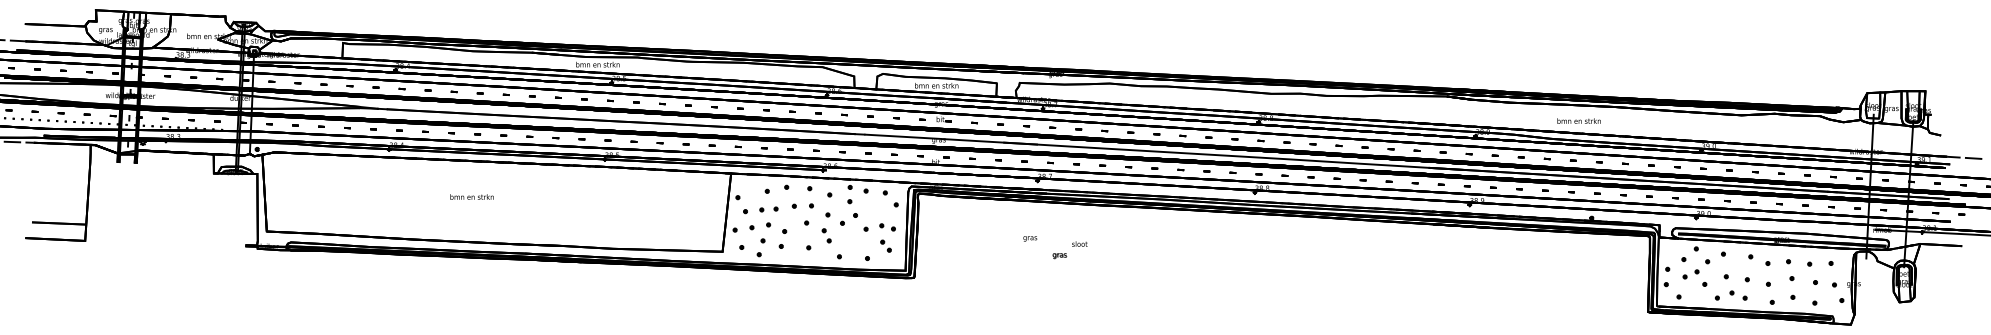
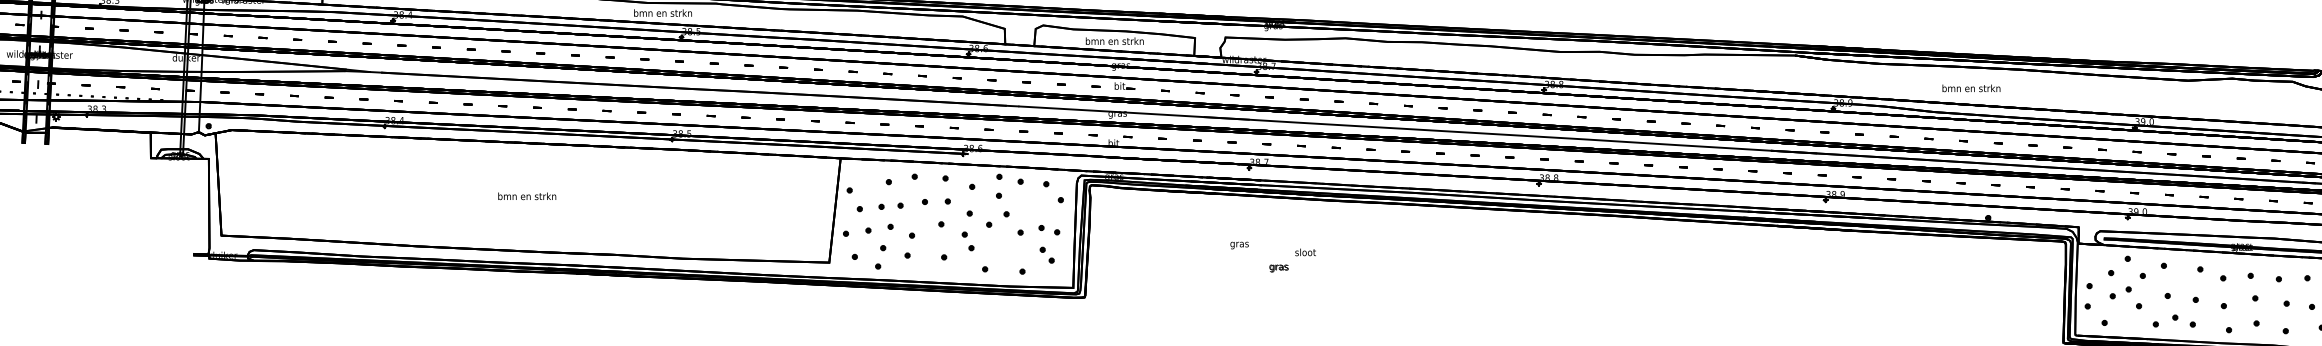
text: (471, 196) -> (526, 195), moved

